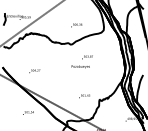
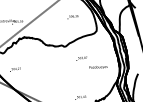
text: (76, 25) -> (72, 17), moved
text: (80, 66) -> (98, 67), moved
text: (34, 71) -> (15, 70), moved

